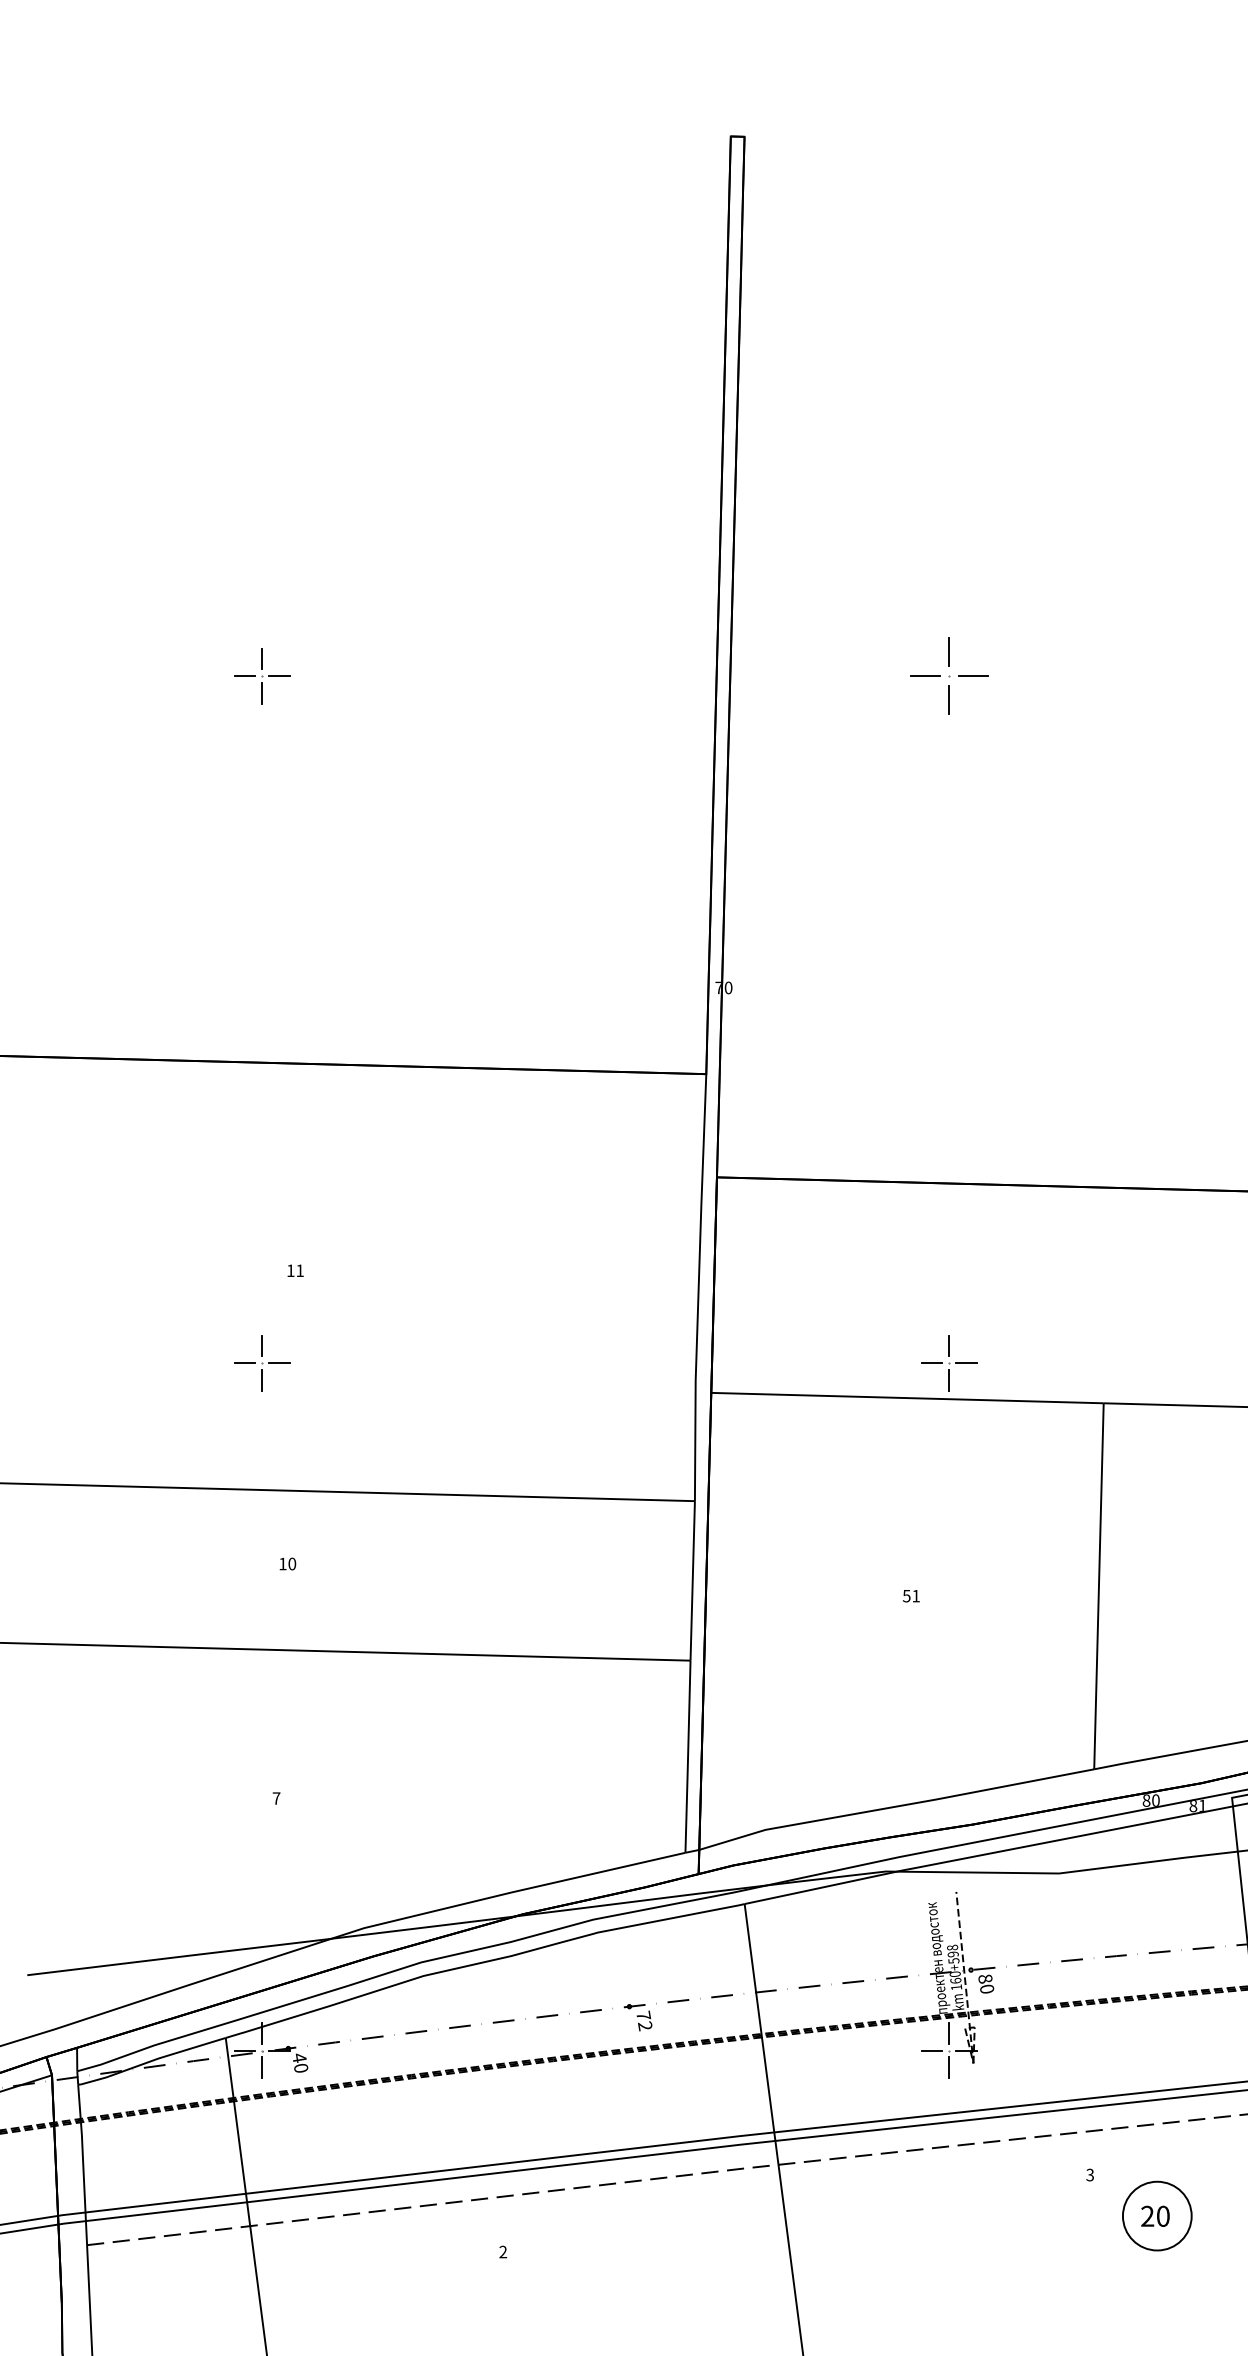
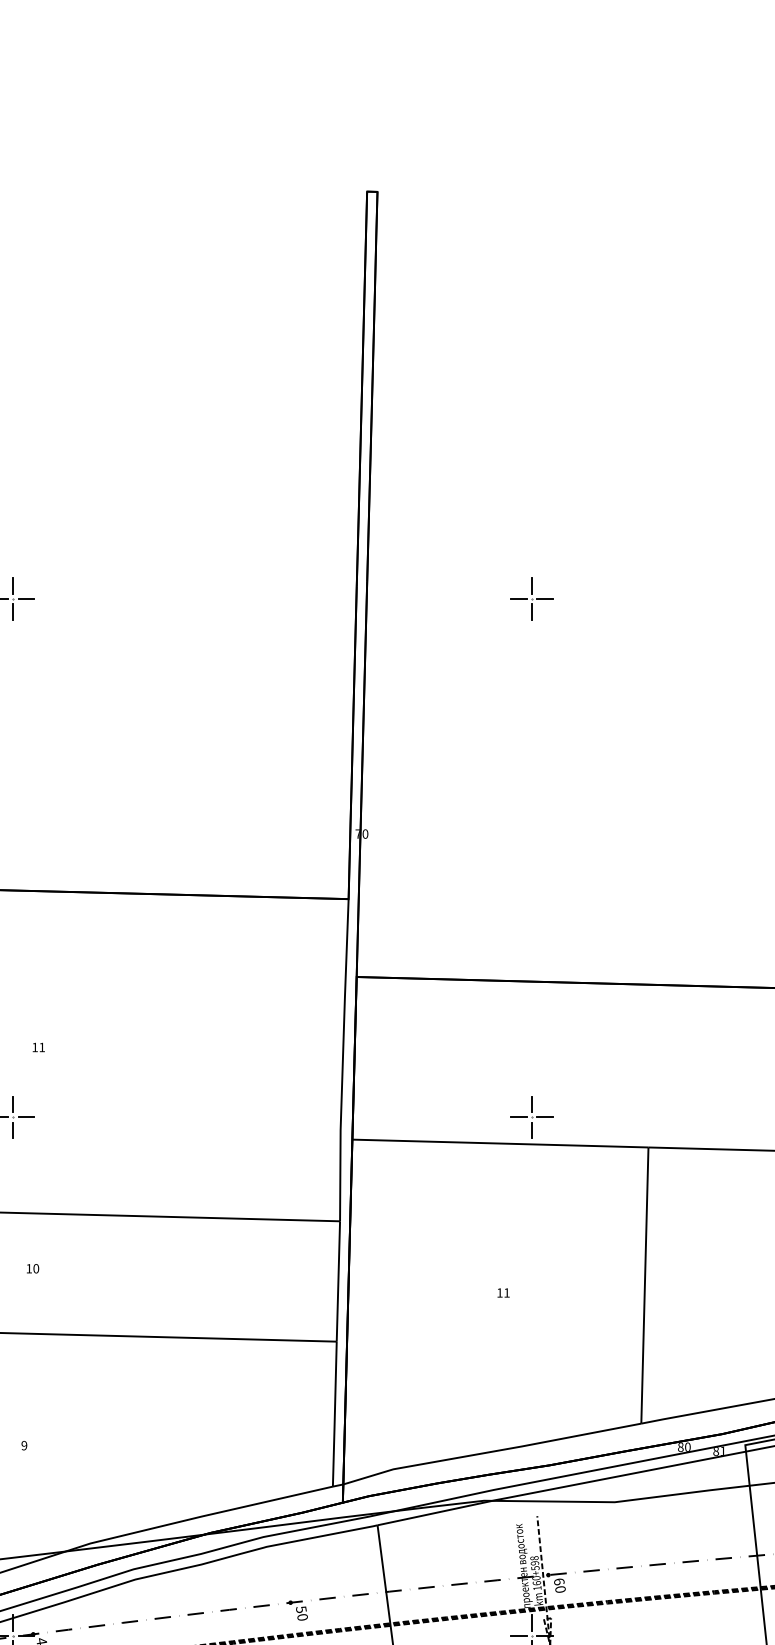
part: (949, 676) -> (532, 599), size x0.71
text: (906, 1596) -> (499, 1293), 51 -> 11
text: (276, 1798) -> (24, 1445), 7 -> 9
text: (985, 1978) -> (559, 1581), 80 -> 60
text: (643, 2020) -> (301, 1613), 72 -> 50

